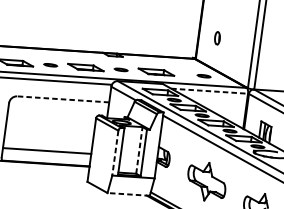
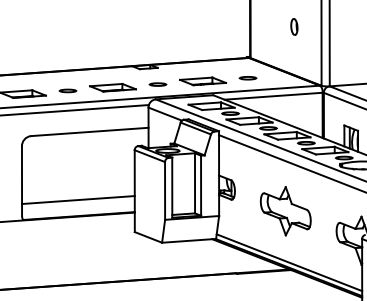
part: (217, 37) -> (294, 26), moved
line: (203, 76) -> (247, 78), moved
line: (210, 91) -> (274, 96), dashed -> solid
line: (63, 99) -> (89, 131), dashed -> solid
line: (139, 149) -> (195, 182), dashed -> solid
line: (115, 152) -> (165, 190), dashed -> solid
line: (128, 194) -> (188, 240), dashed -> solid

